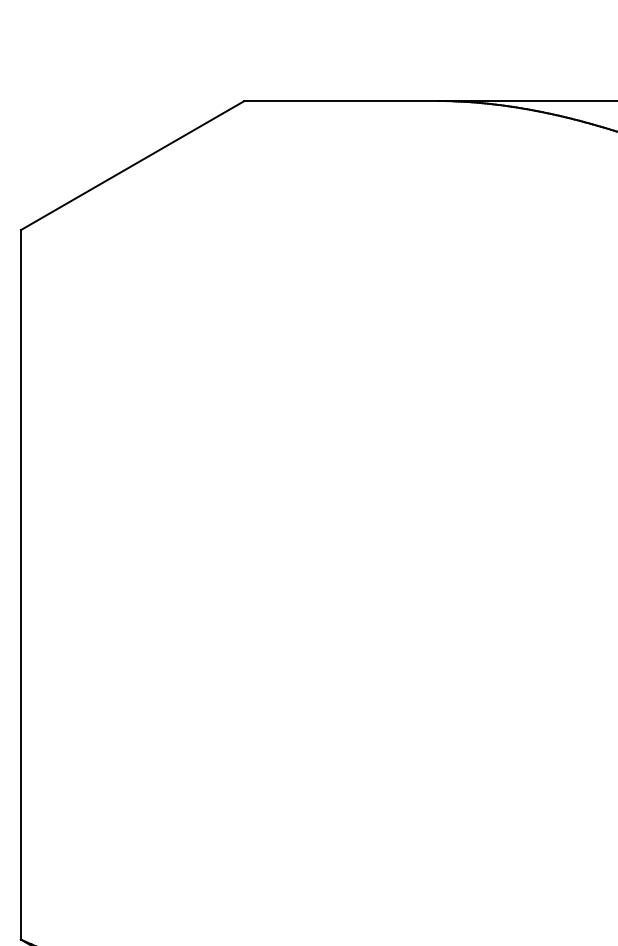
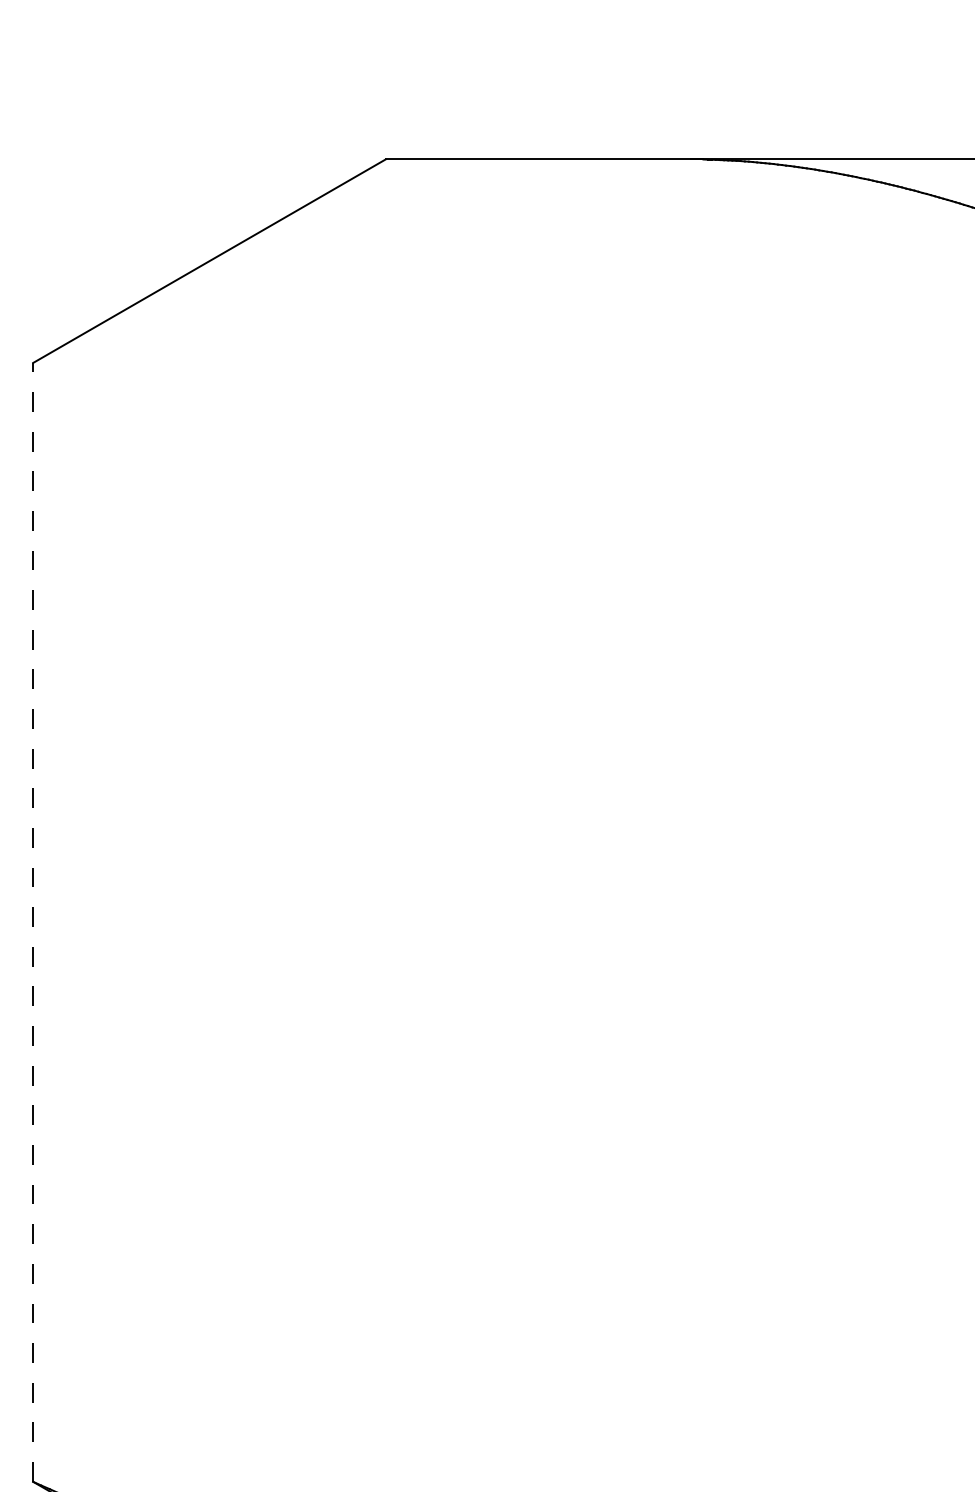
line: (20, 584) -> (32, 921), solid -> dashed

